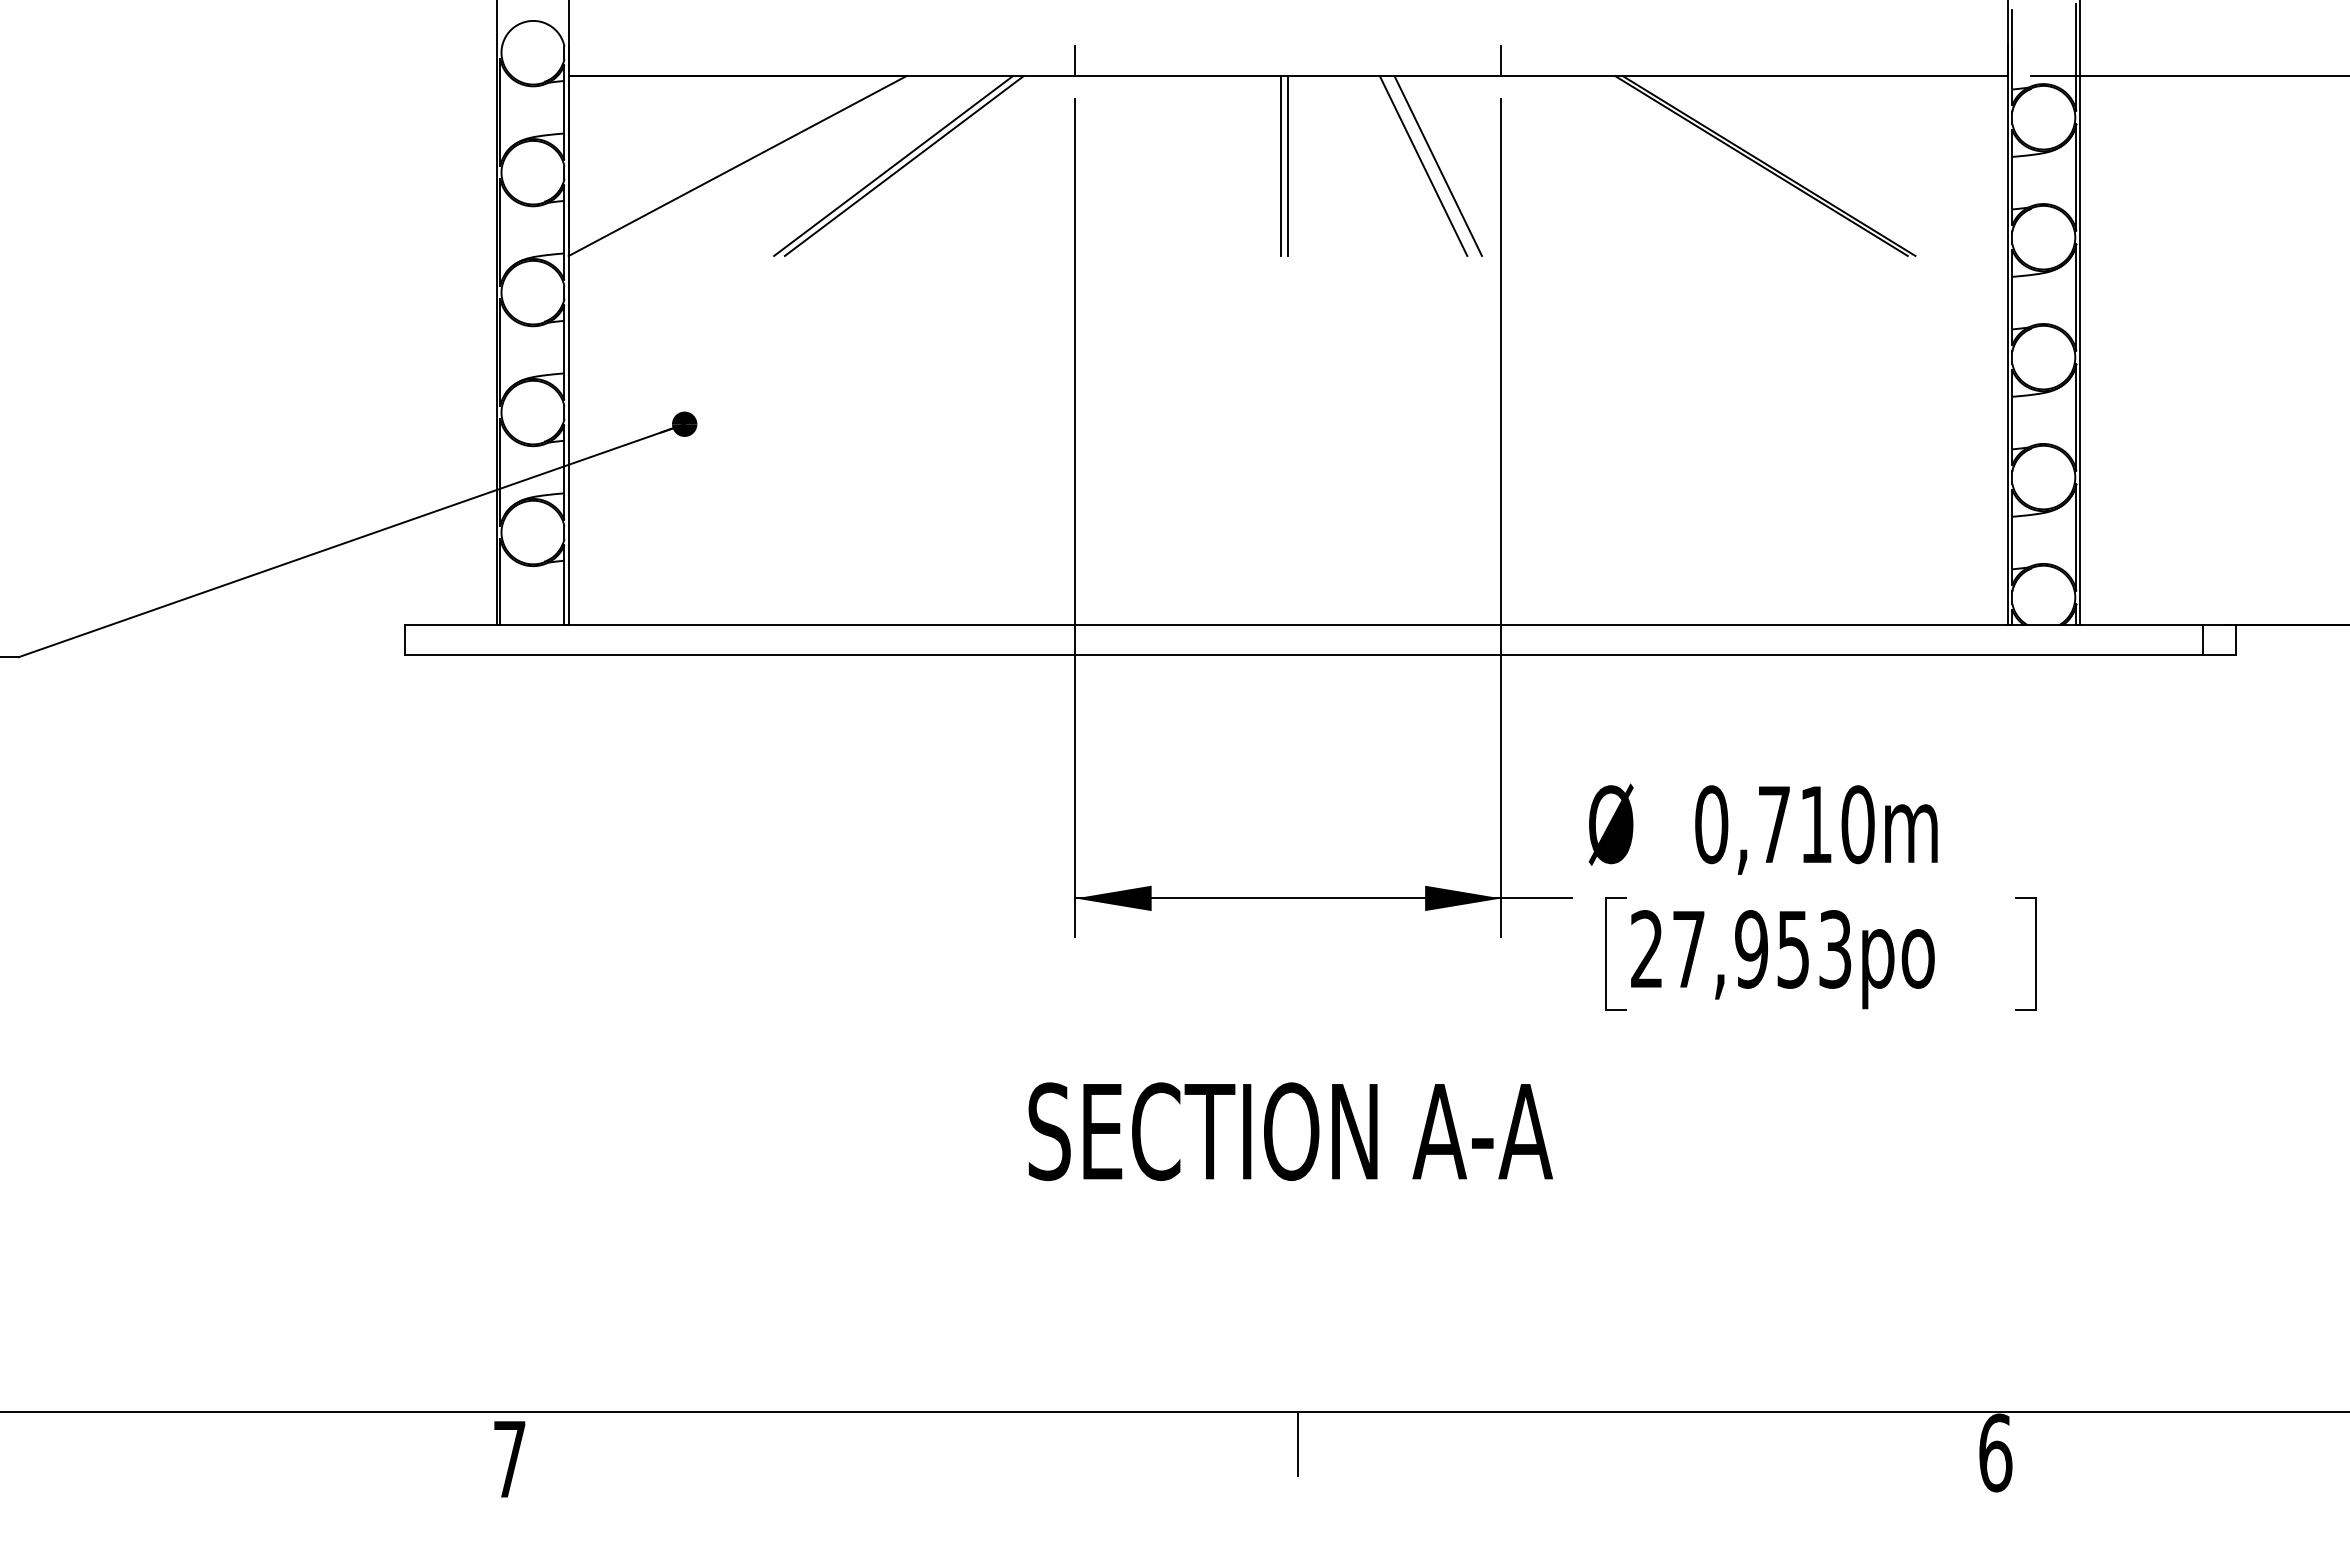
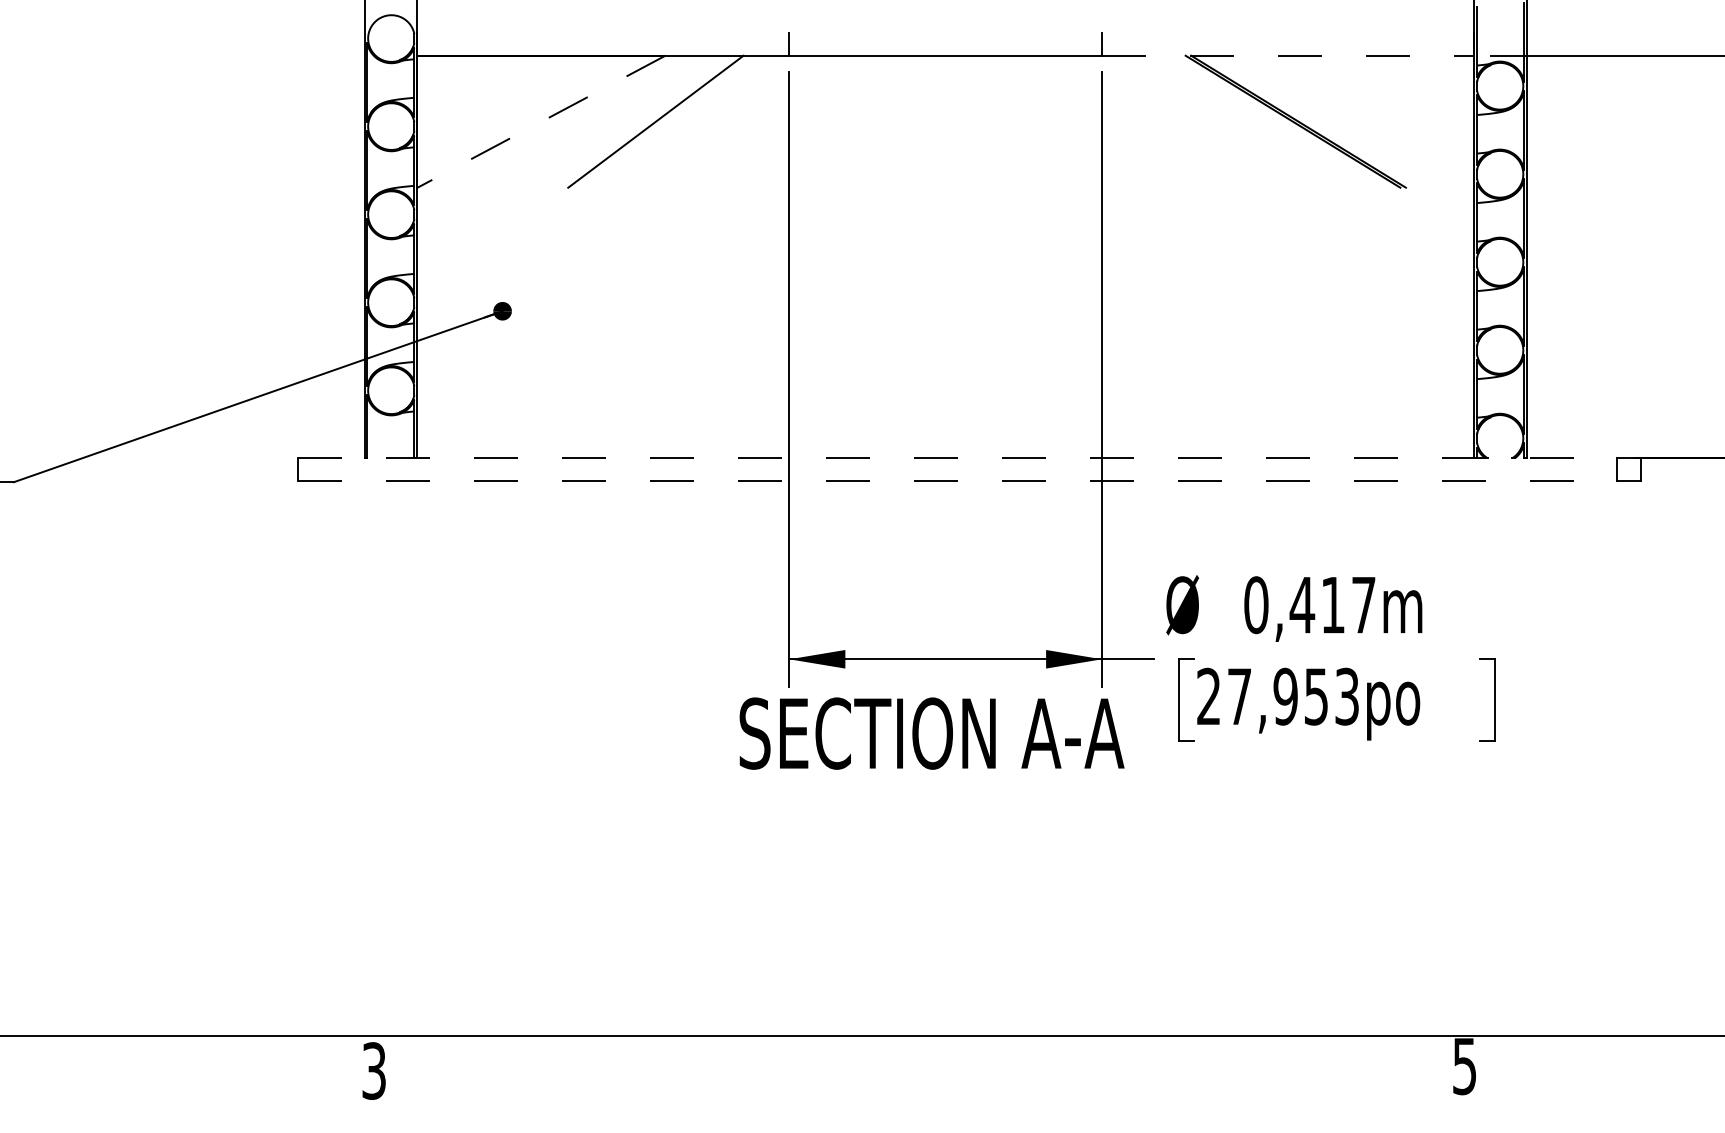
line: (1755, 76) -> (1288, 56), solid -> dashed
line: (903, 165) -> (663, 121), removed
line: (1280, 165) -> (939, 121), removed
line: (1423, 165) -> (1044, 121), removed
line: (1437, 165) -> (1055, 121), removed
line: (737, 166) -> (541, 122), solid -> dashed
line: (1288, 166) -> (945, 122), removed
line: (1303, 624) -> (956, 458), solid -> dashed
line: (1303, 655) -> (956, 480), solid -> dashed
text: (1815, 824) -> (1332, 605), 0,710m -> 0,417m
text: (1290, 1131) -> (931, 733), moved
line: (1297, 1443) -> (952, 1059), removed
text: (1995, 1452) -> (1464, 1065), 6 -> 5
text: (509, 1459) -> (374, 1071), 7 -> 3

